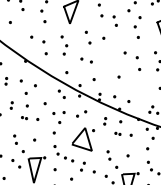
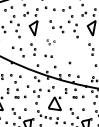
part: (93, 38) -> (50, 42), size x0.6
part: (132, 60) -> (76, 51), removed

